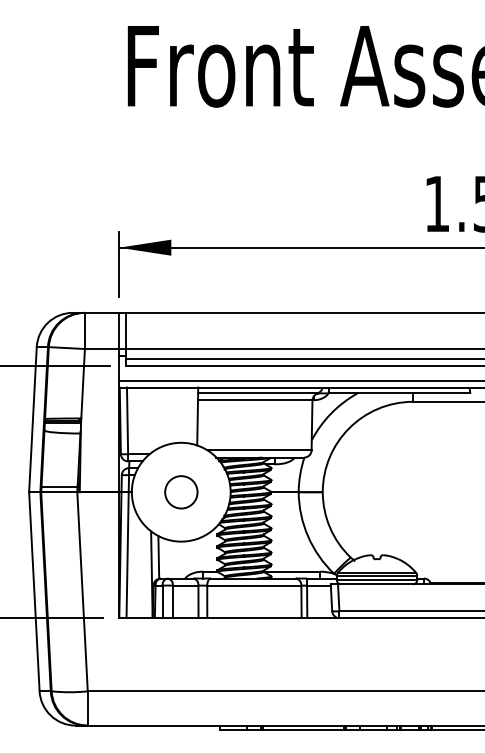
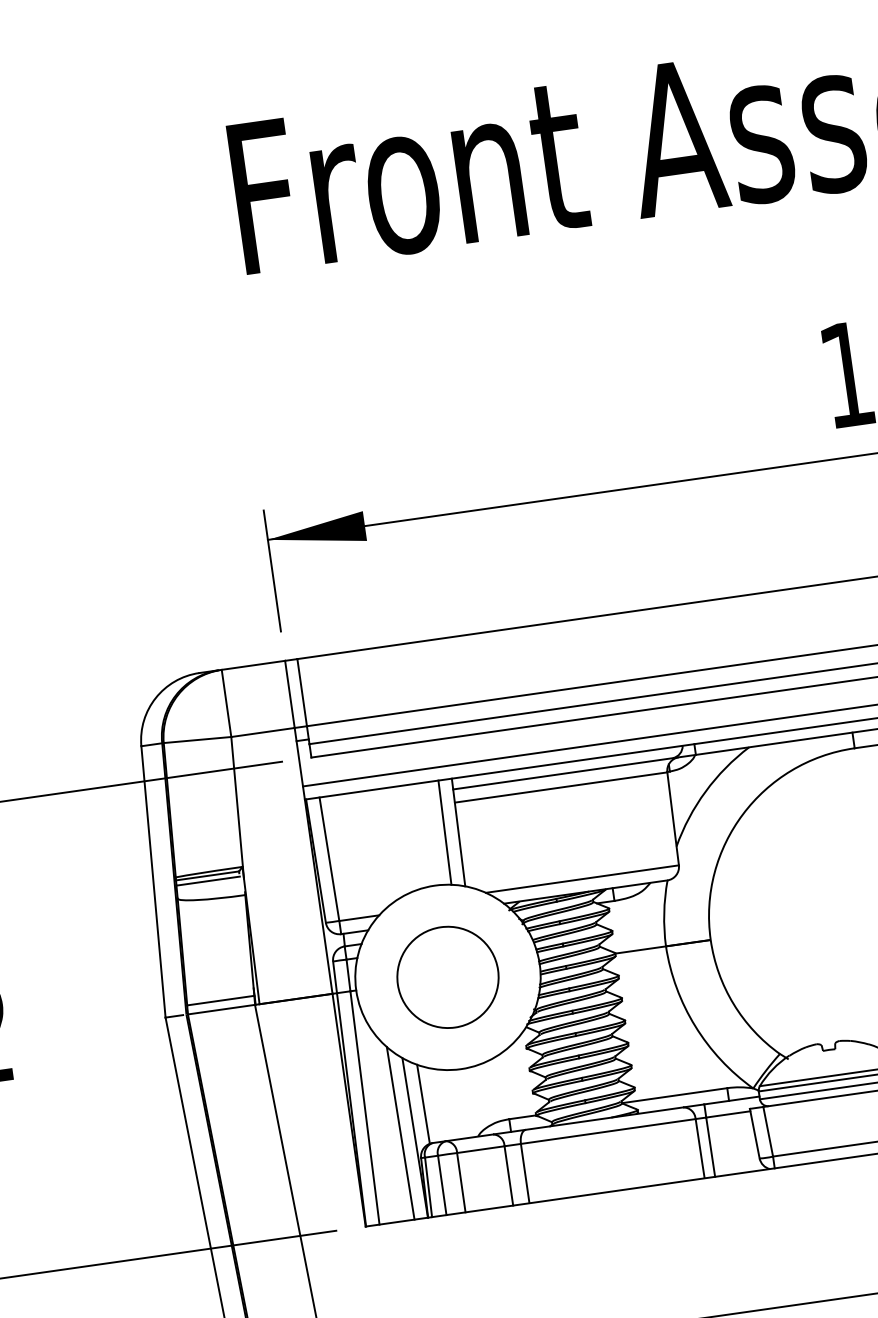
line: (190, 415) -> (444, 832), added
circle: (181, 492) -> (448, 977), size x1.67
line: (144, 570) -> (400, 1132), added

